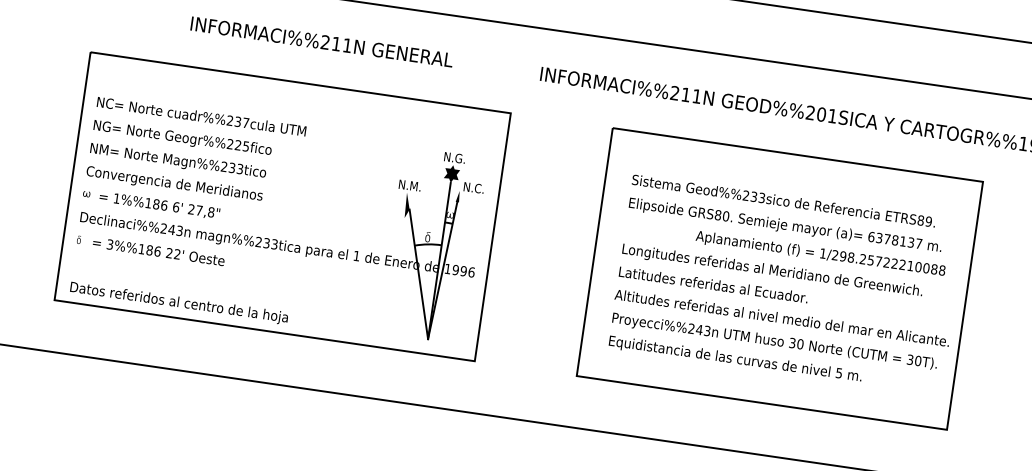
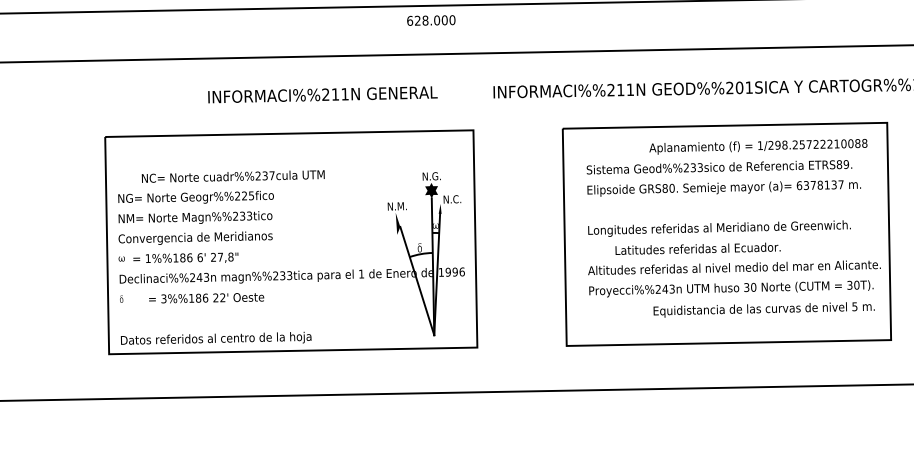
text: (321, 41) -> (322, 94), moved
text: (200, 116) -> (232, 176), moved
text: (158, 252) -> (206, 298), moved
text: (820, 254) -> (758, 146), moved
text: (713, 284) -> (697, 248), moved
text: (734, 359) -> (763, 309), moved

